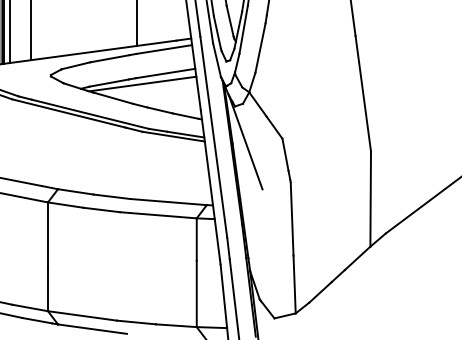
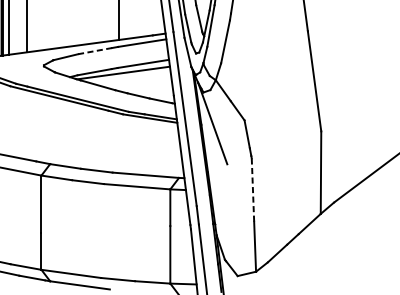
line: (109, 58) -> (94, 50), solid -> dashed
line: (292, 219) -> (253, 190), solid -> dashed

